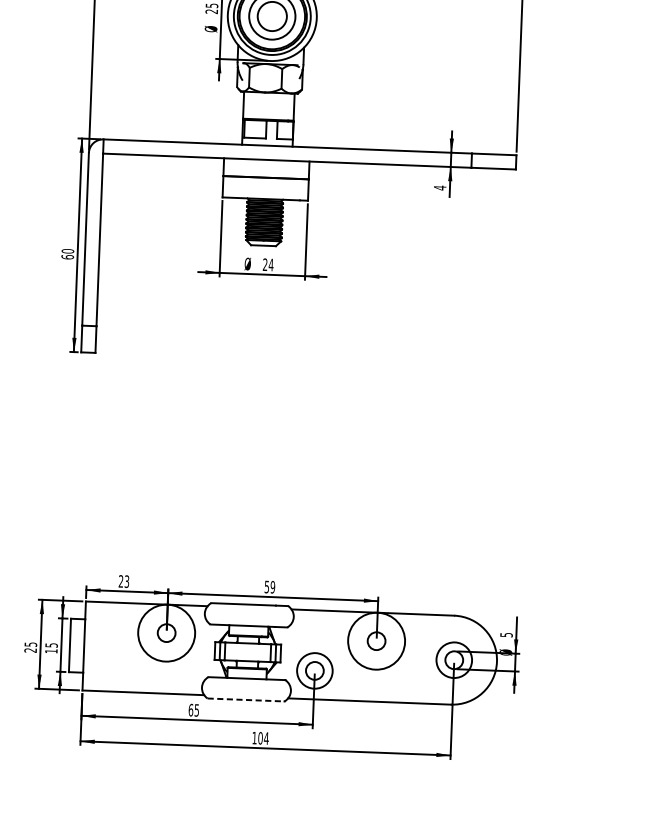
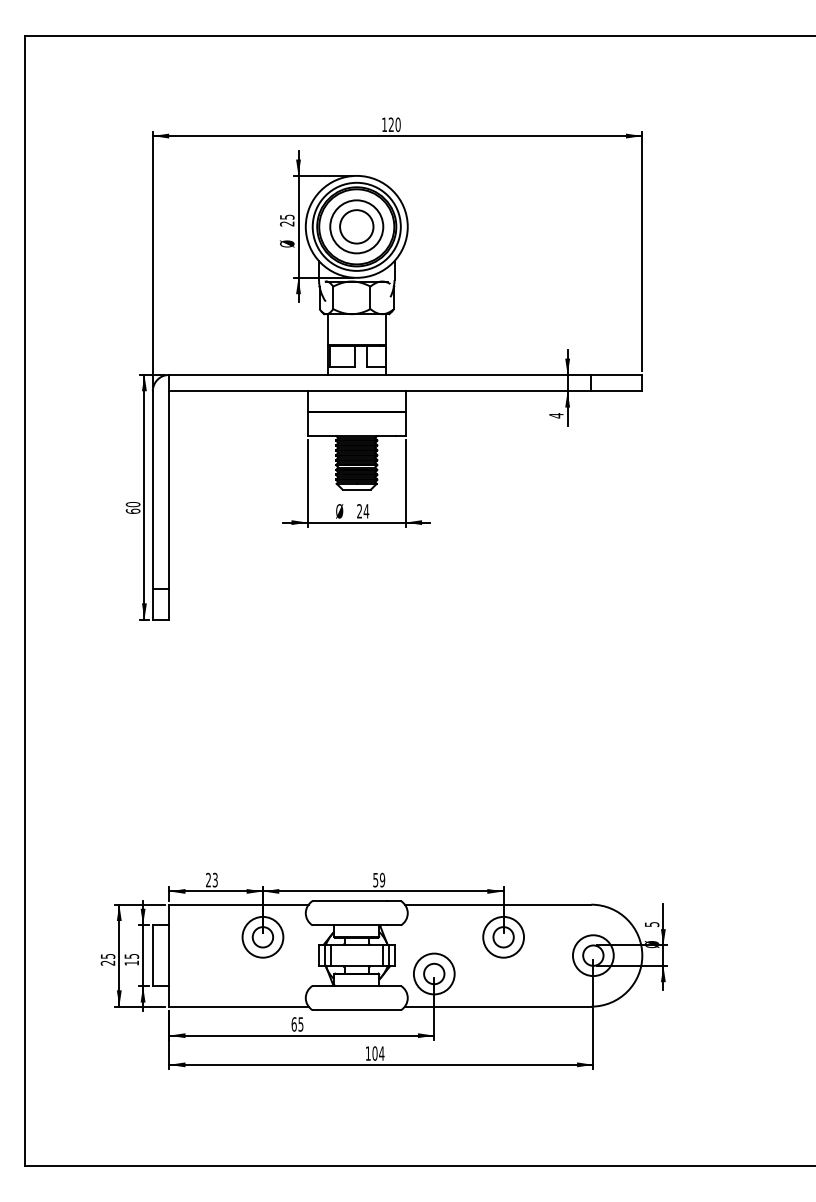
circle: (166, 632) -> (262, 936), size x0.62
circle: (376, 640) -> (503, 936), size x0.62
line: (246, 700) -> (357, 1010), dashed -> solid

